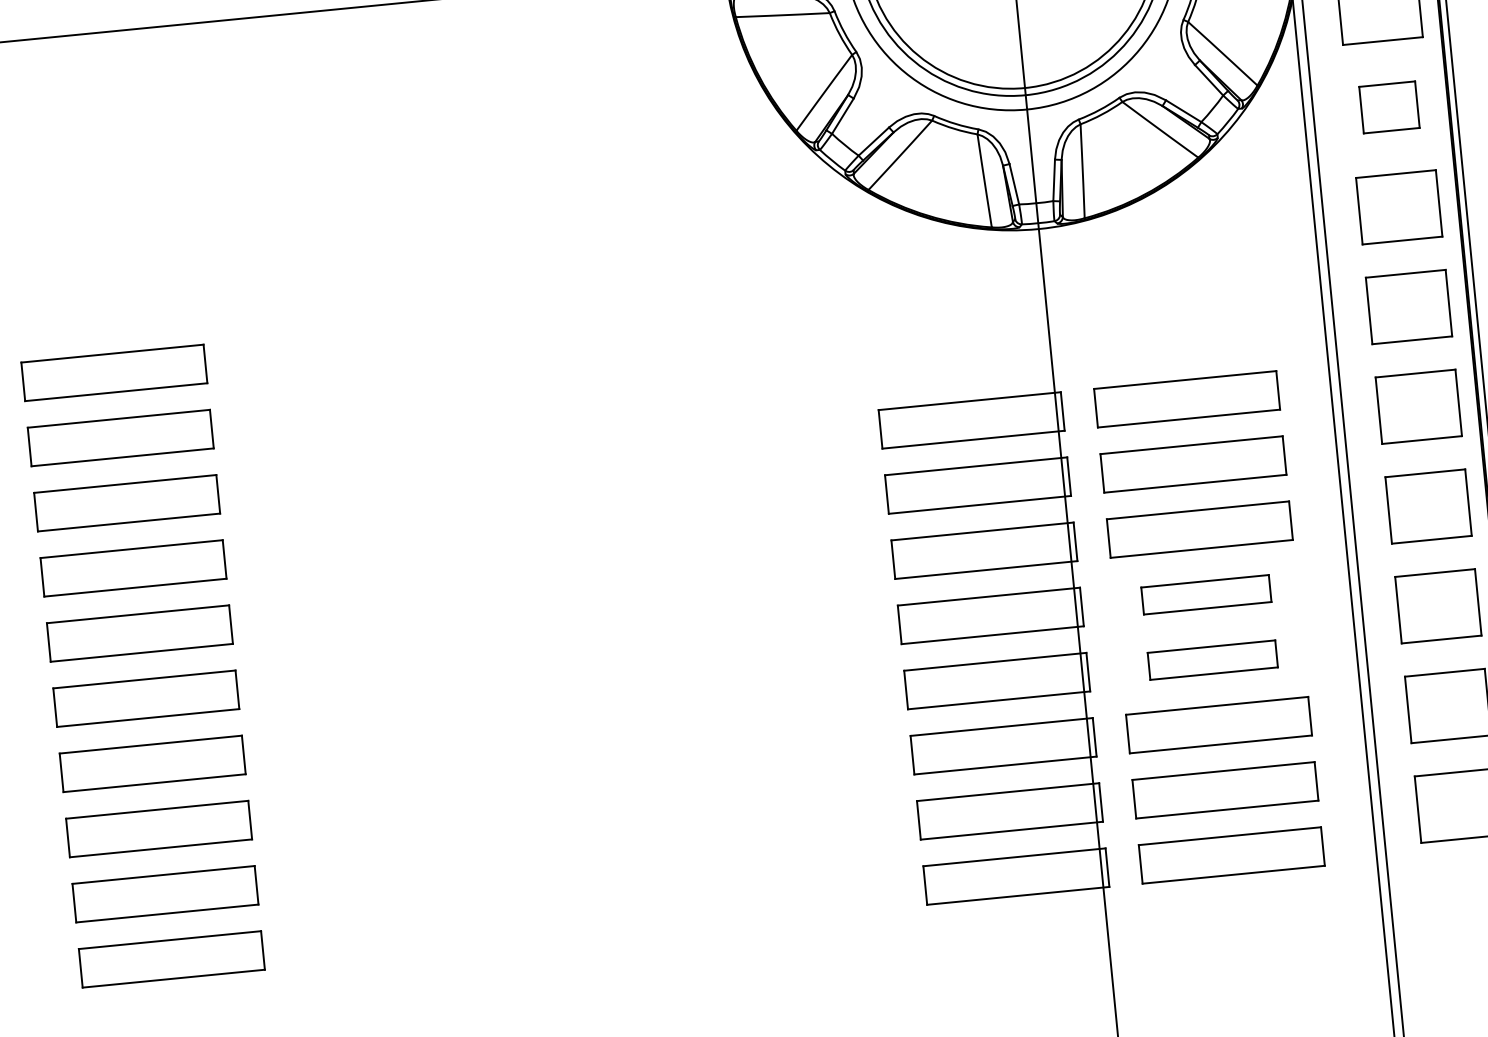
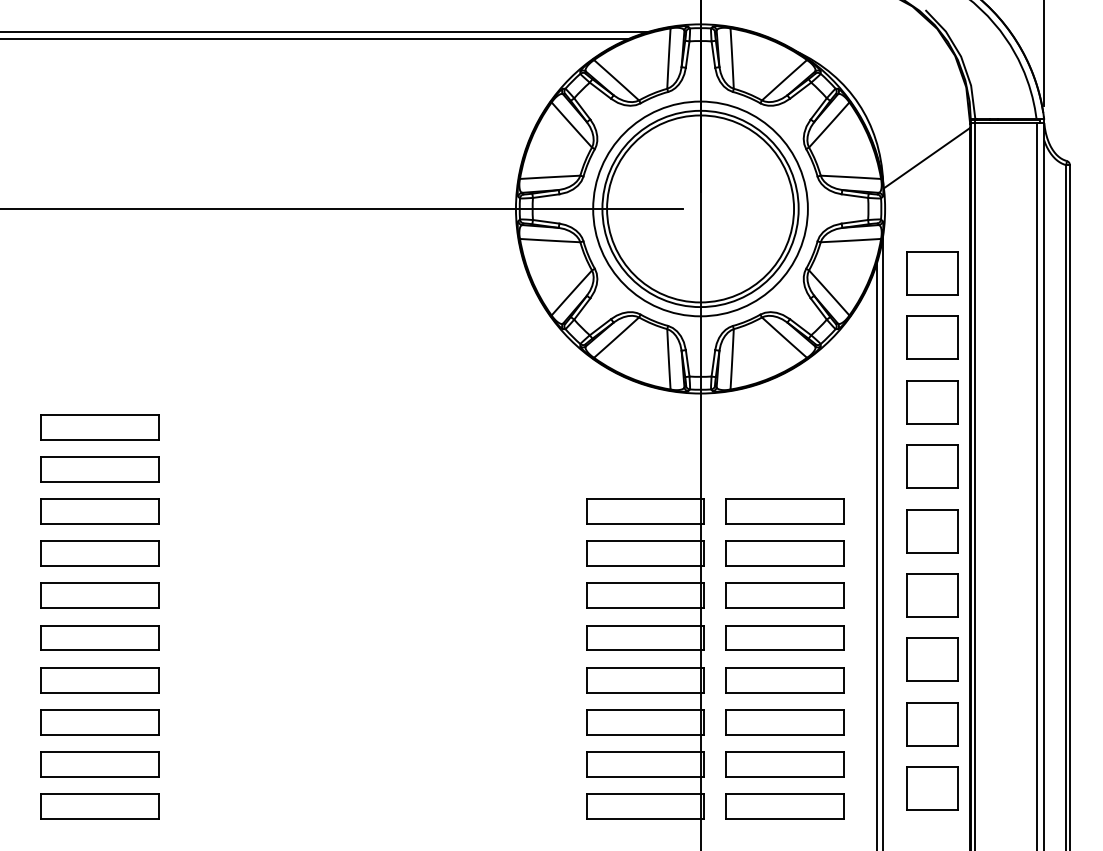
part: (1389, 107) -> (932, 337), size x1.43
part: (1205, 594) -> (784, 637), size x1.43
part: (1212, 660) -> (784, 680), size x1.43

